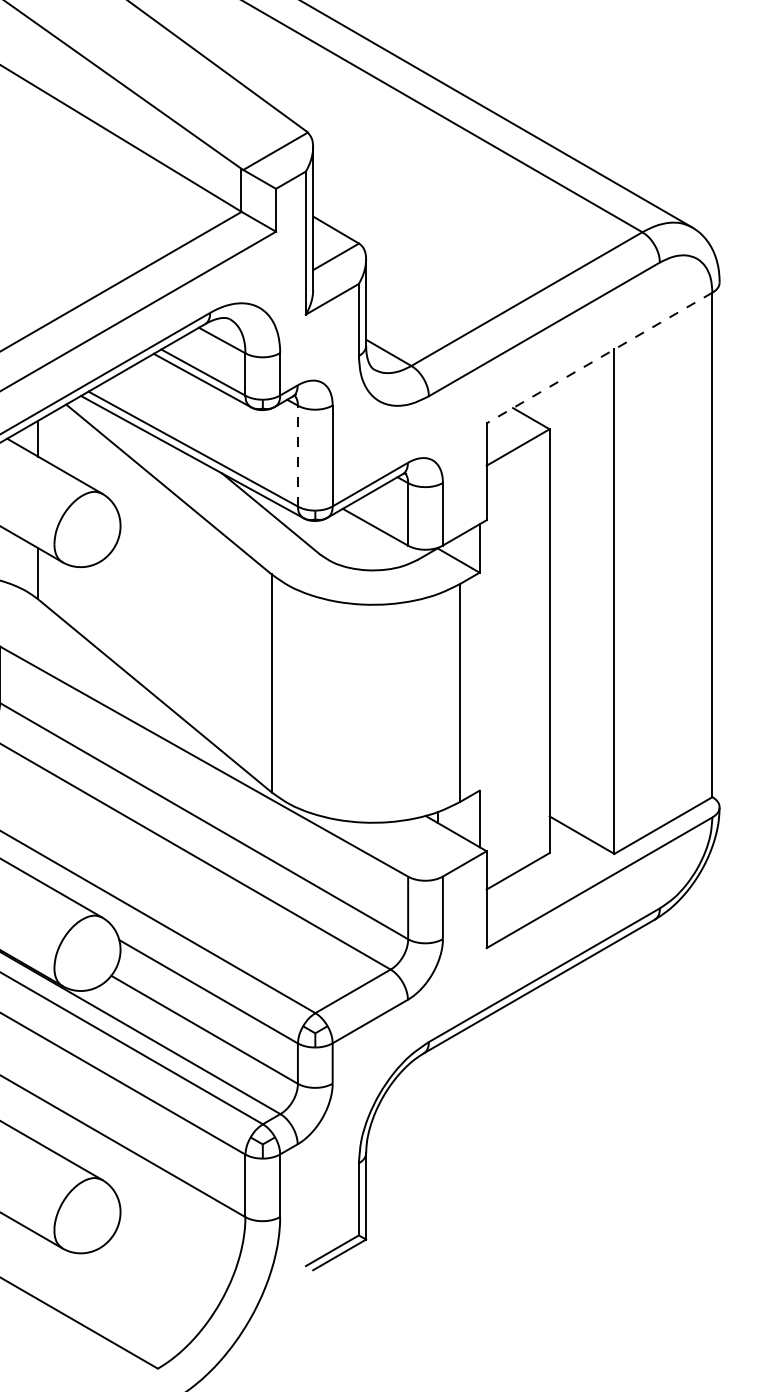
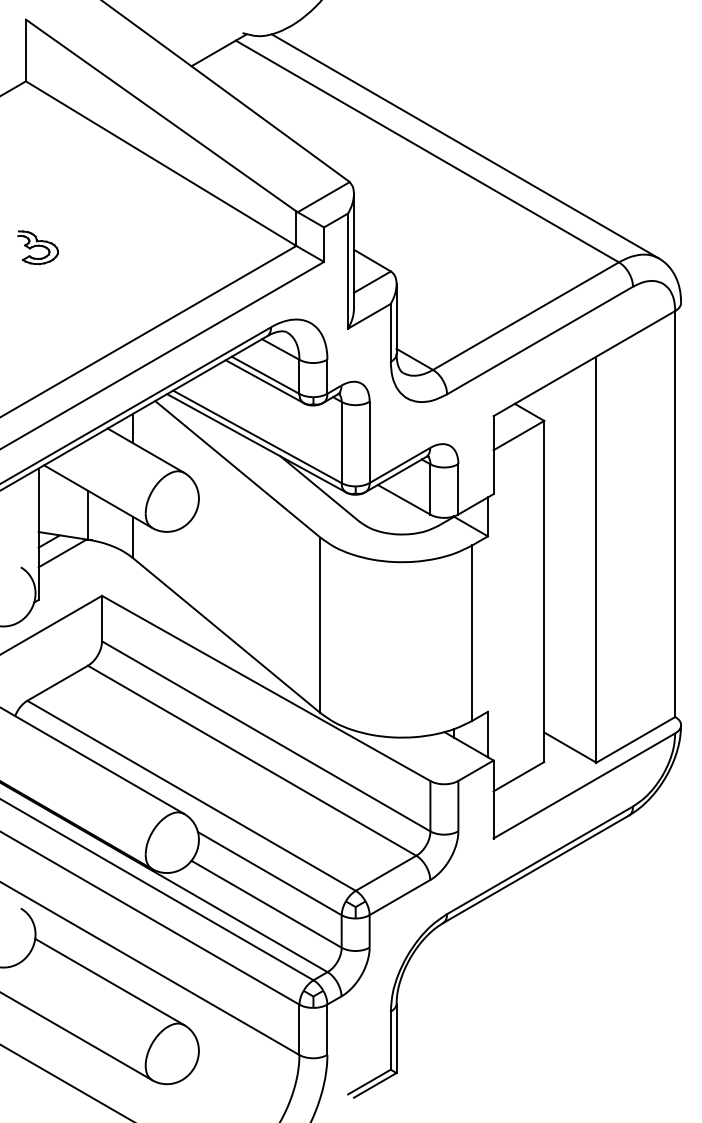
line: (599, 357) -> (584, 363), dashed -> solid
line: (297, 456) -> (341, 442), dashed -> solid

